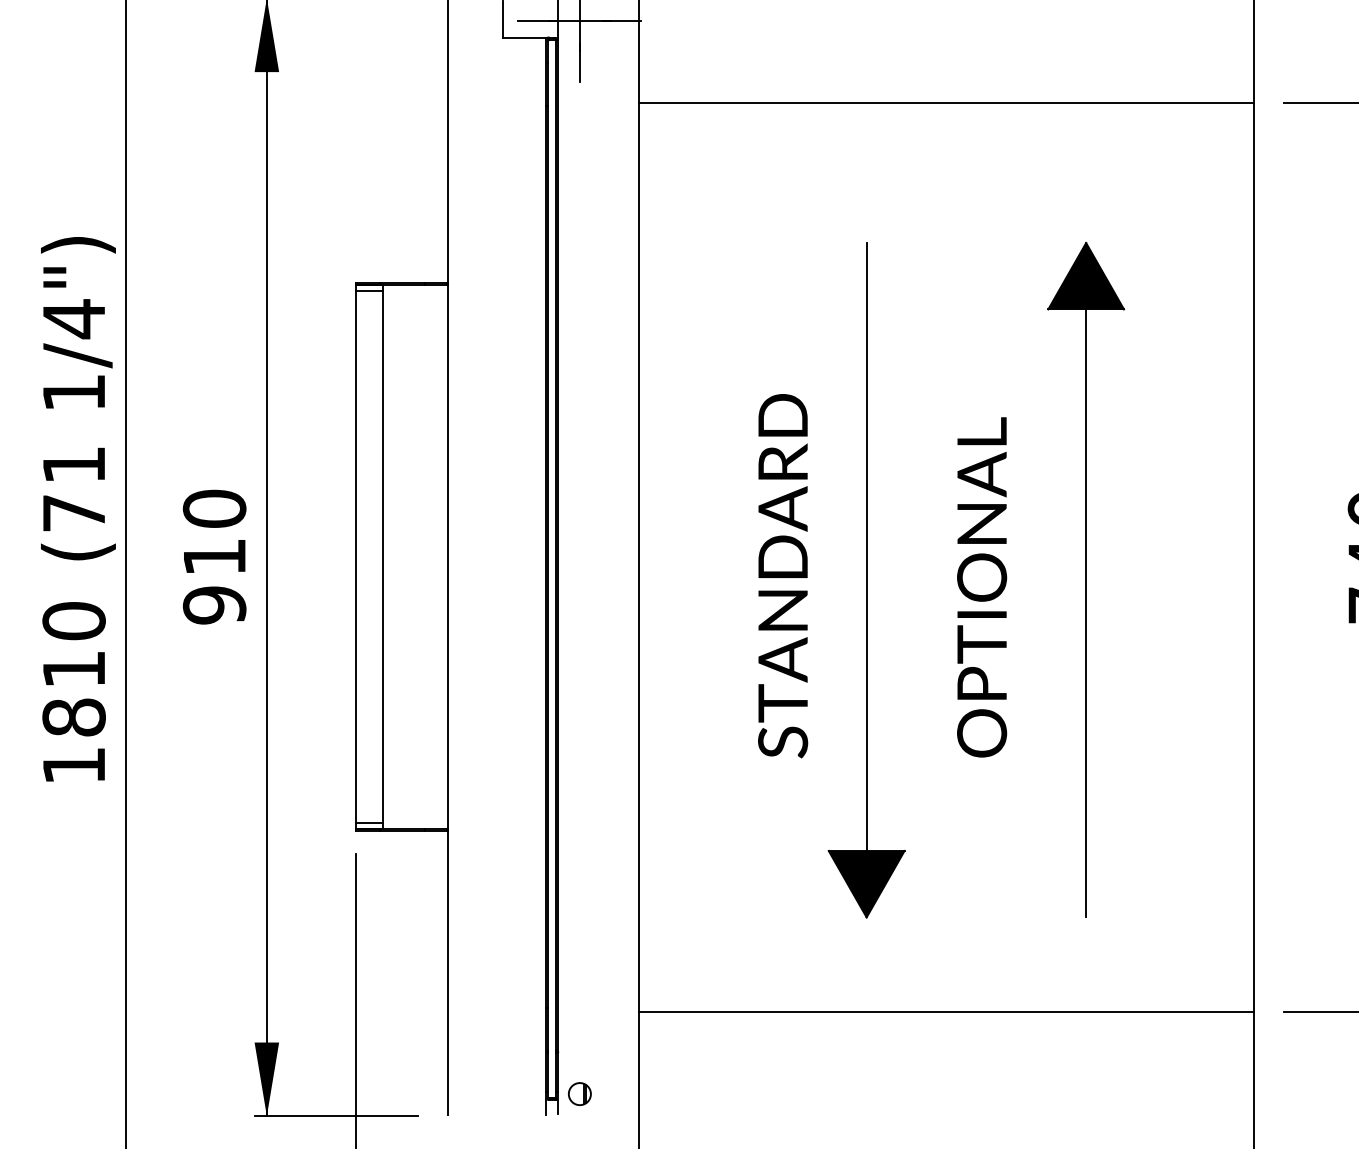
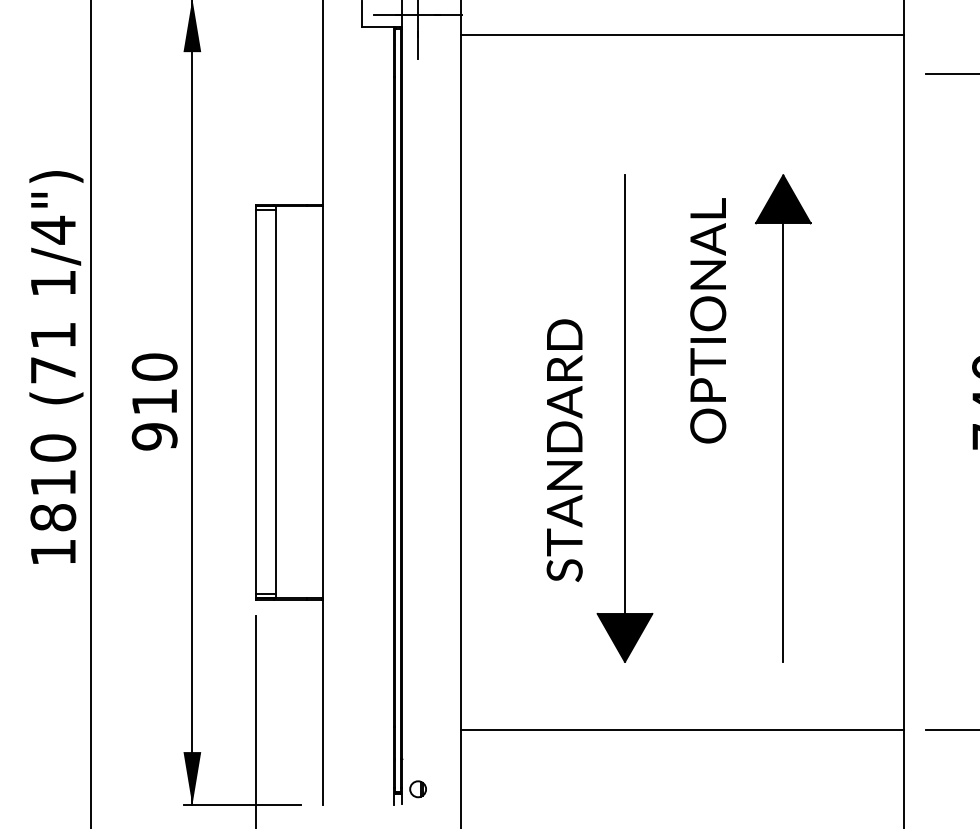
line: (946, 103) -> (682, 35), moved
text: (782, 575) -> (564, 450), moved
text: (982, 586) -> (708, 320), moved

